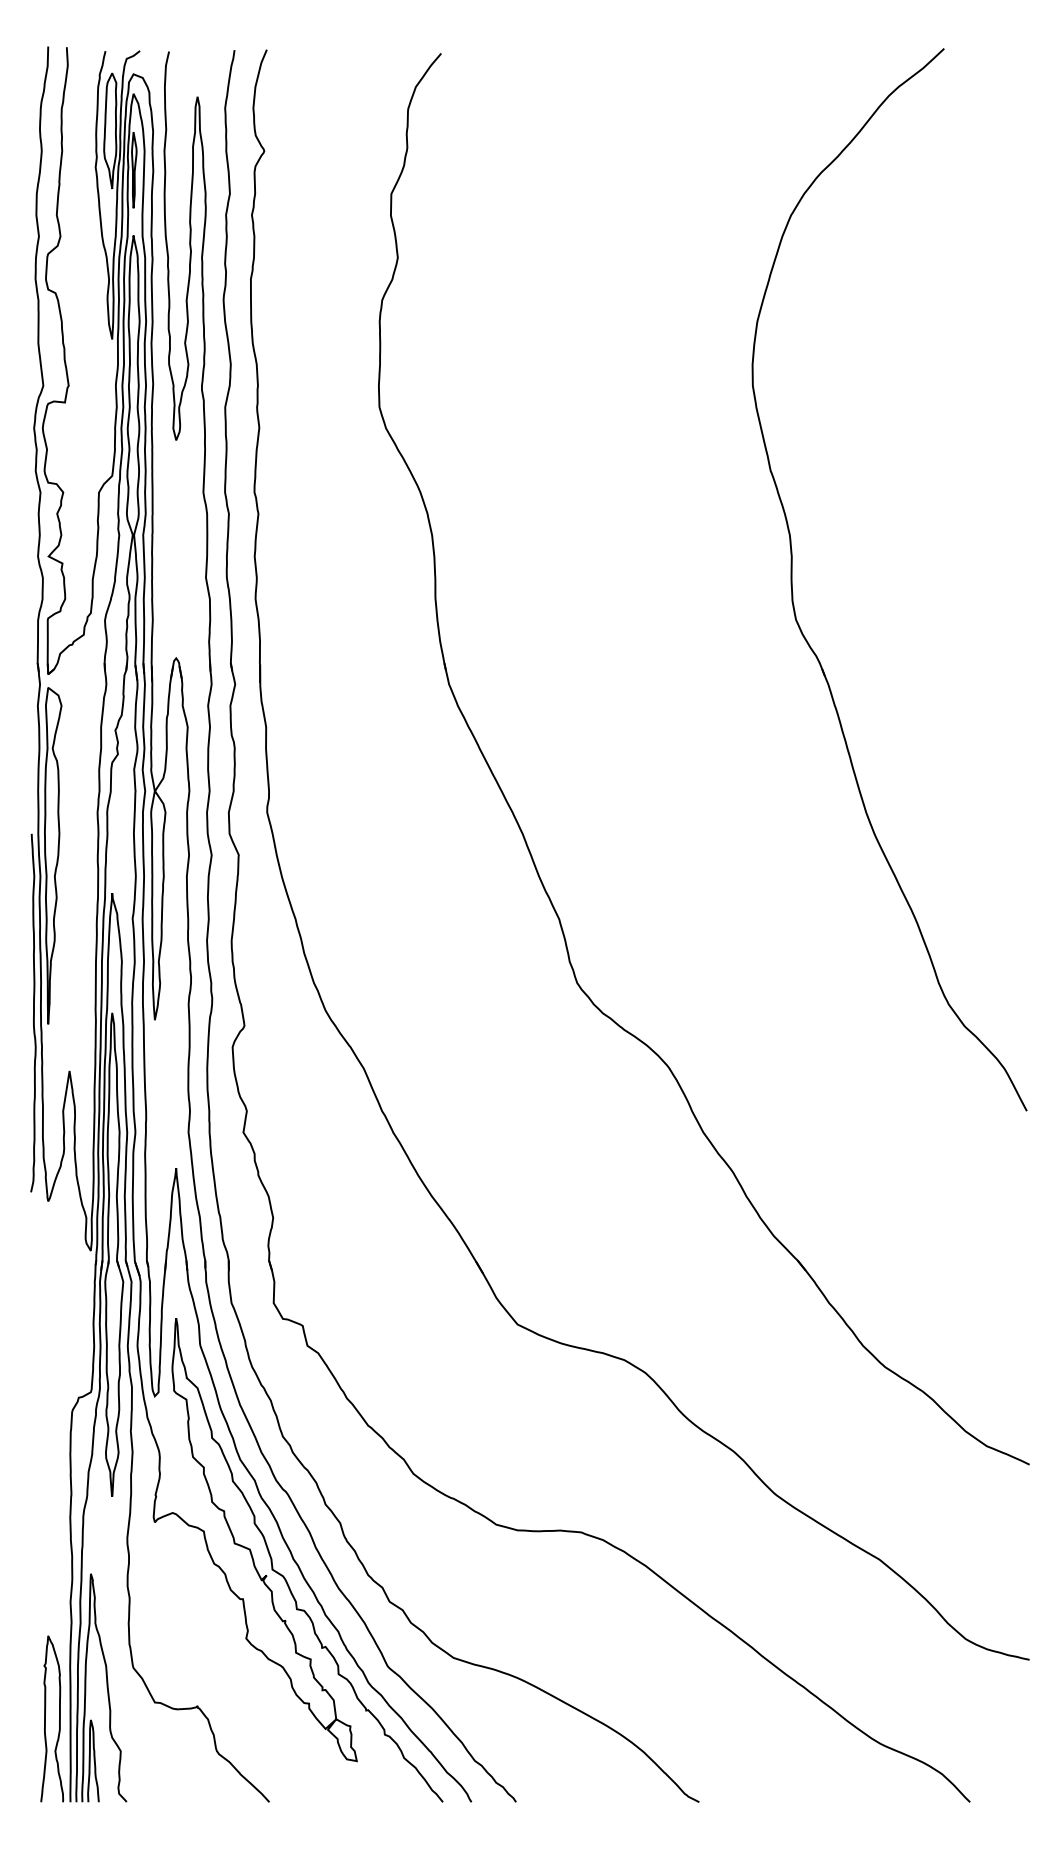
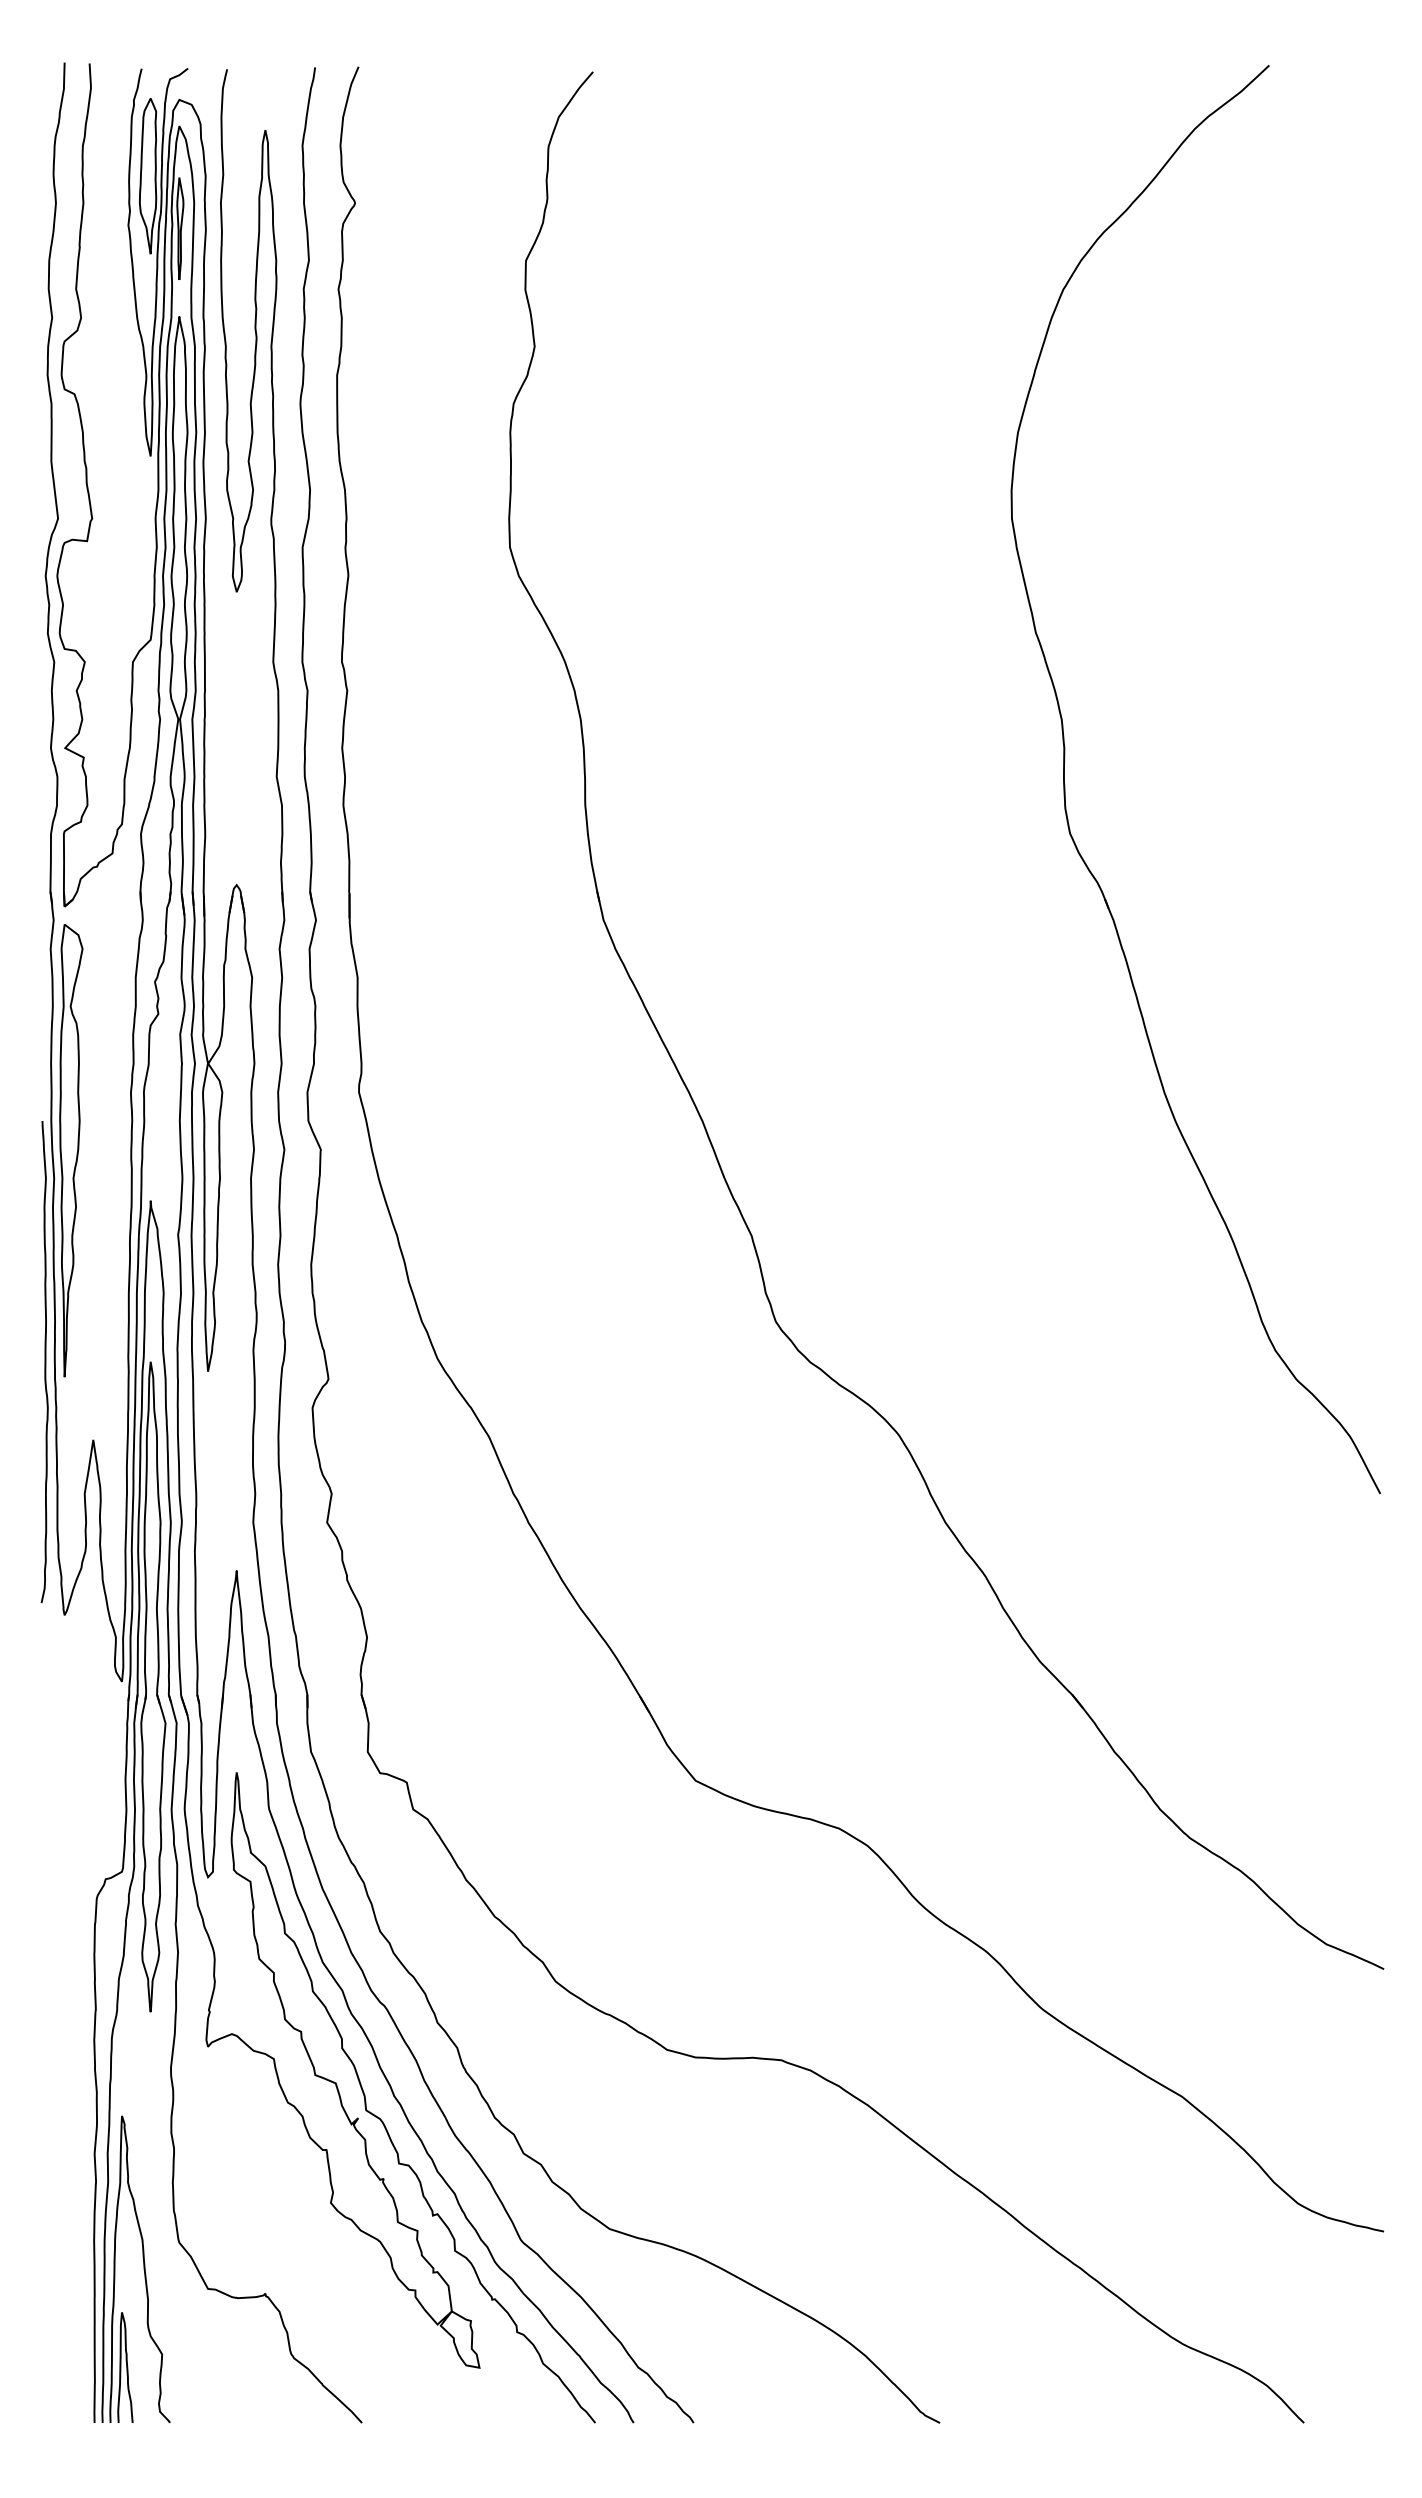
curve: (45, 1718) -> (61, 2310), removed

